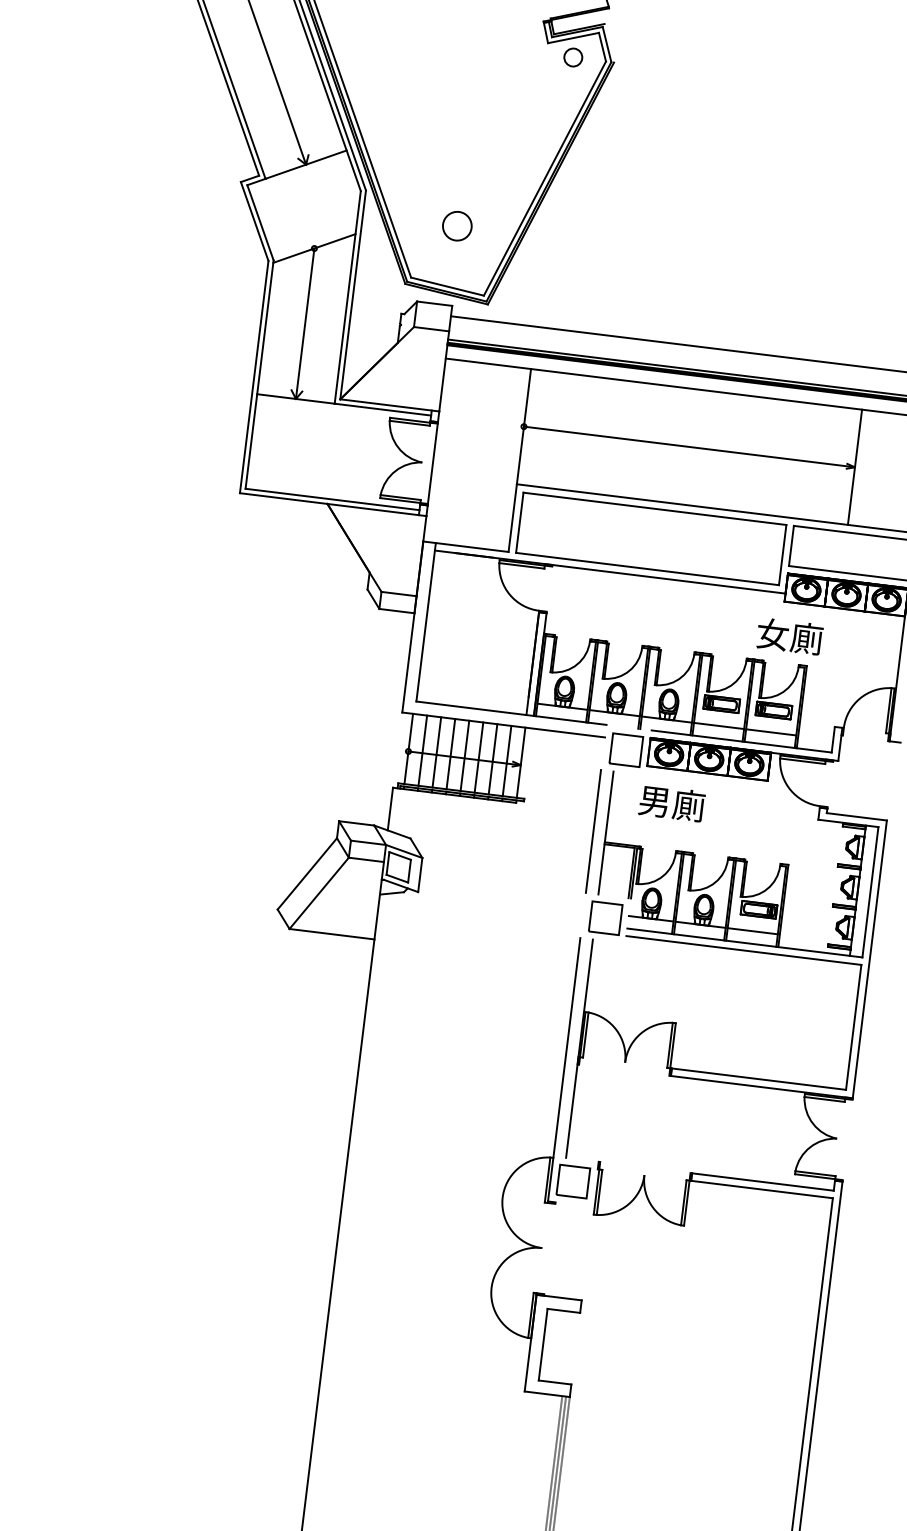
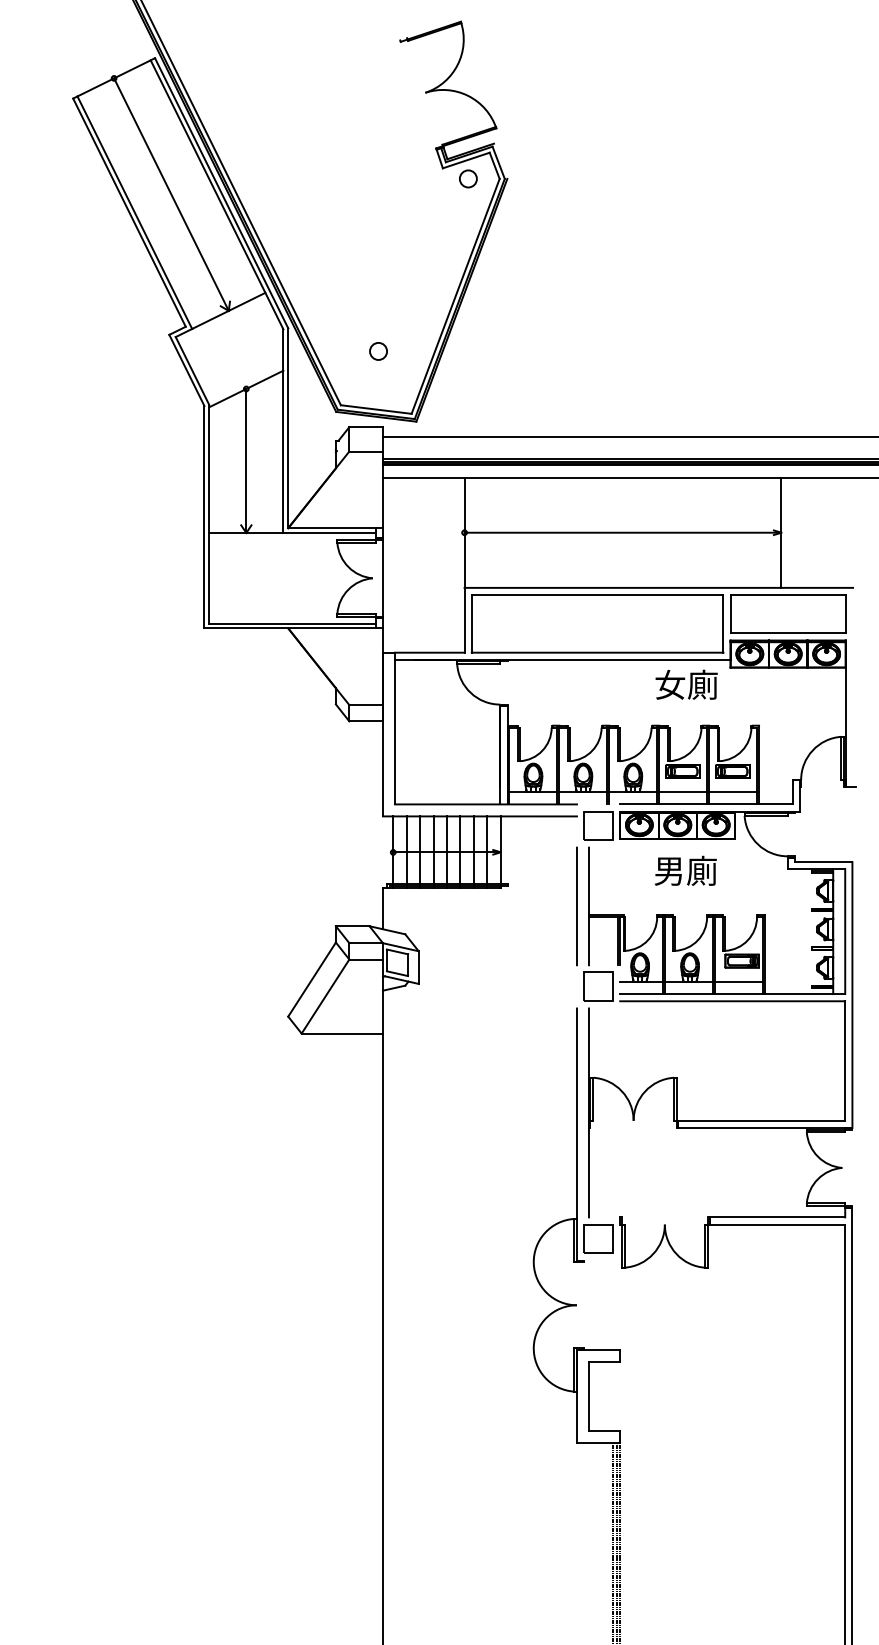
circle: (457, 225) -> (378, 350), size x0.62
text: (789, 636) -> (686, 684), moved
text: (671, 802) -> (685, 870), moved

